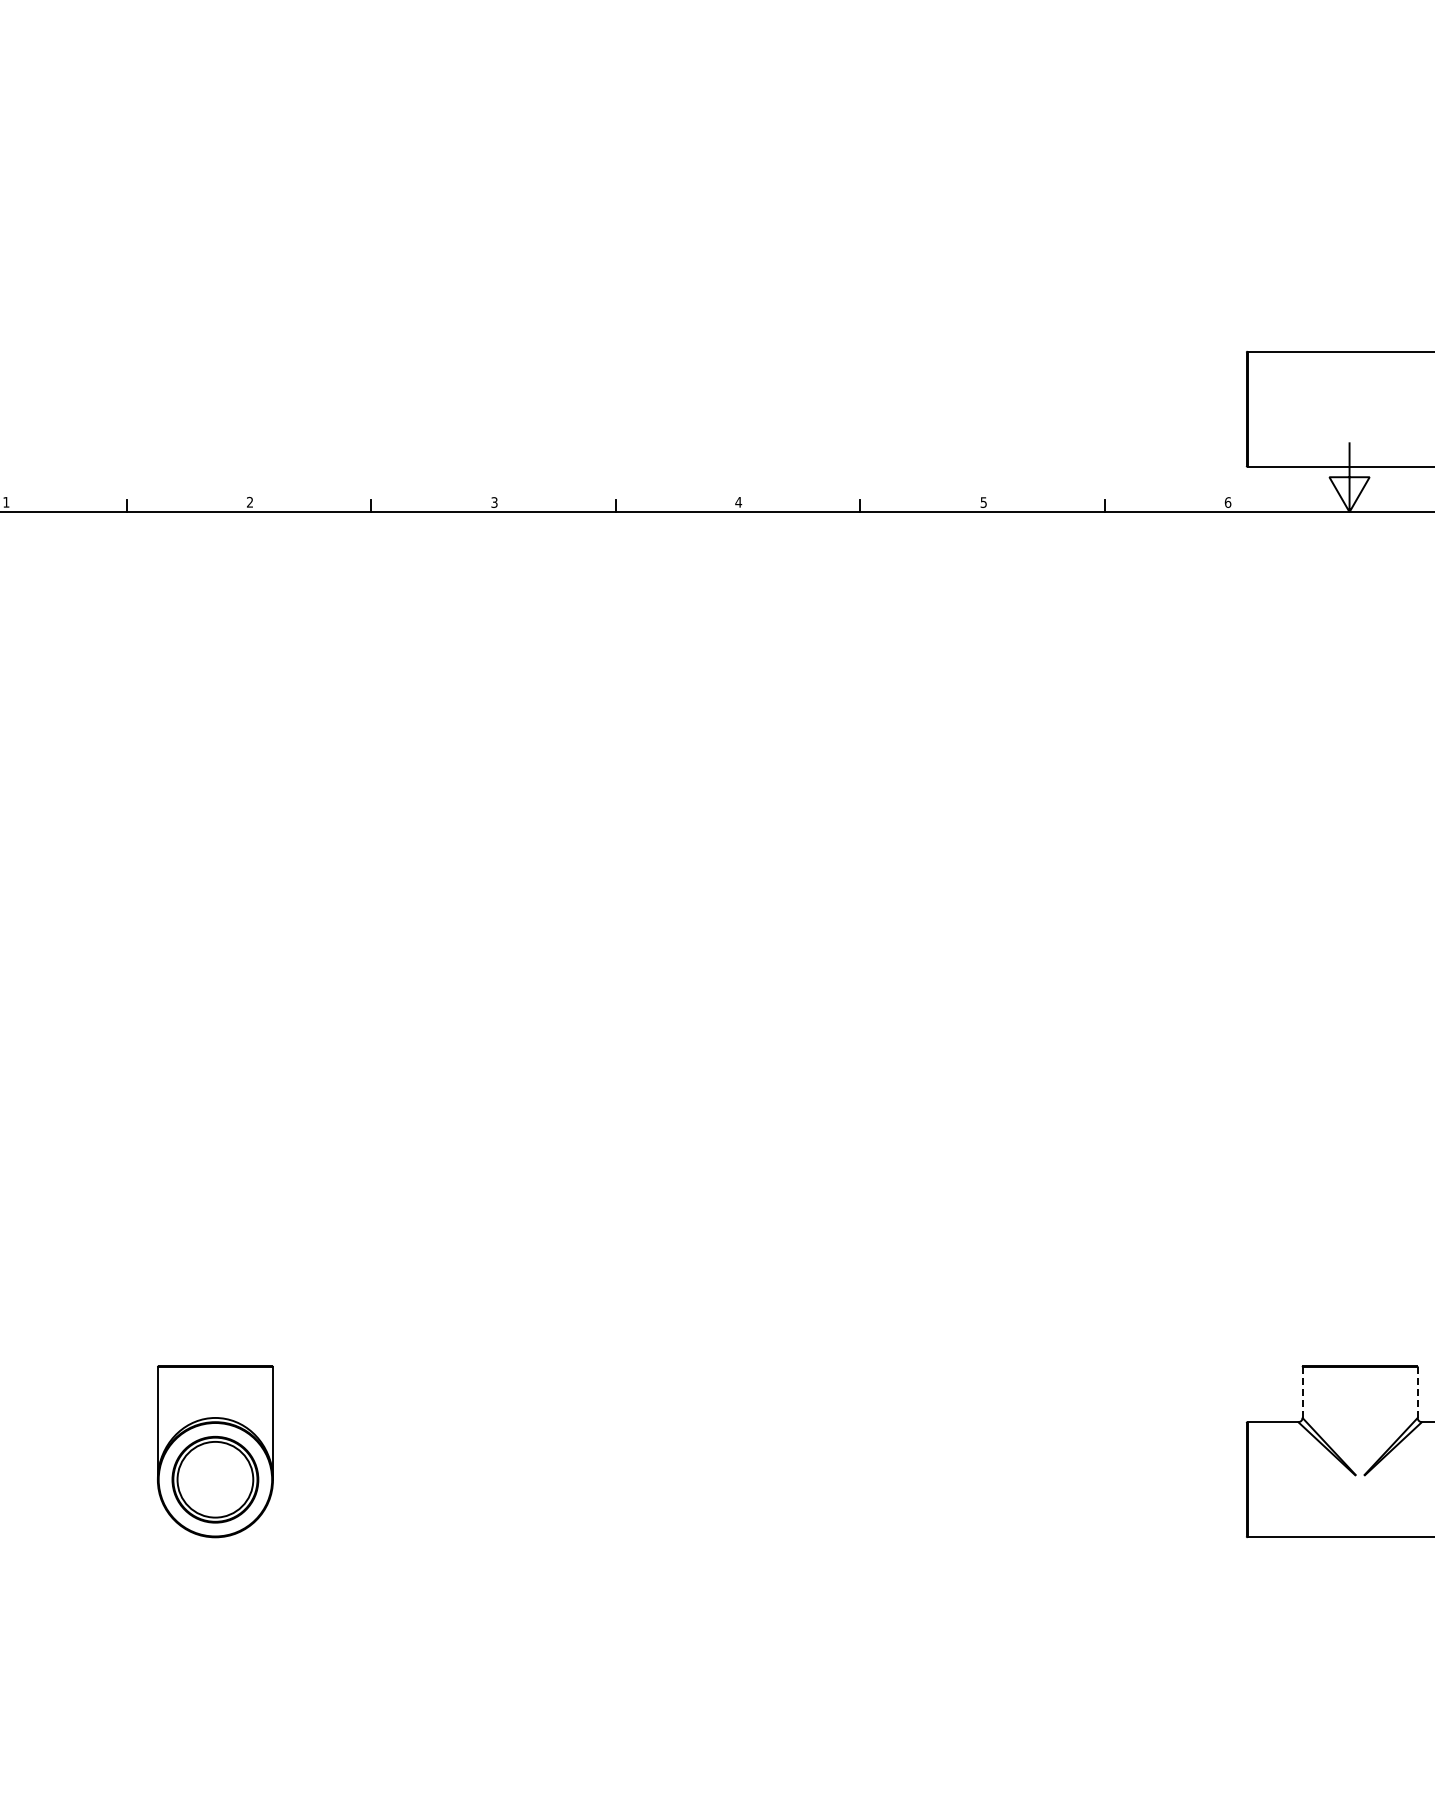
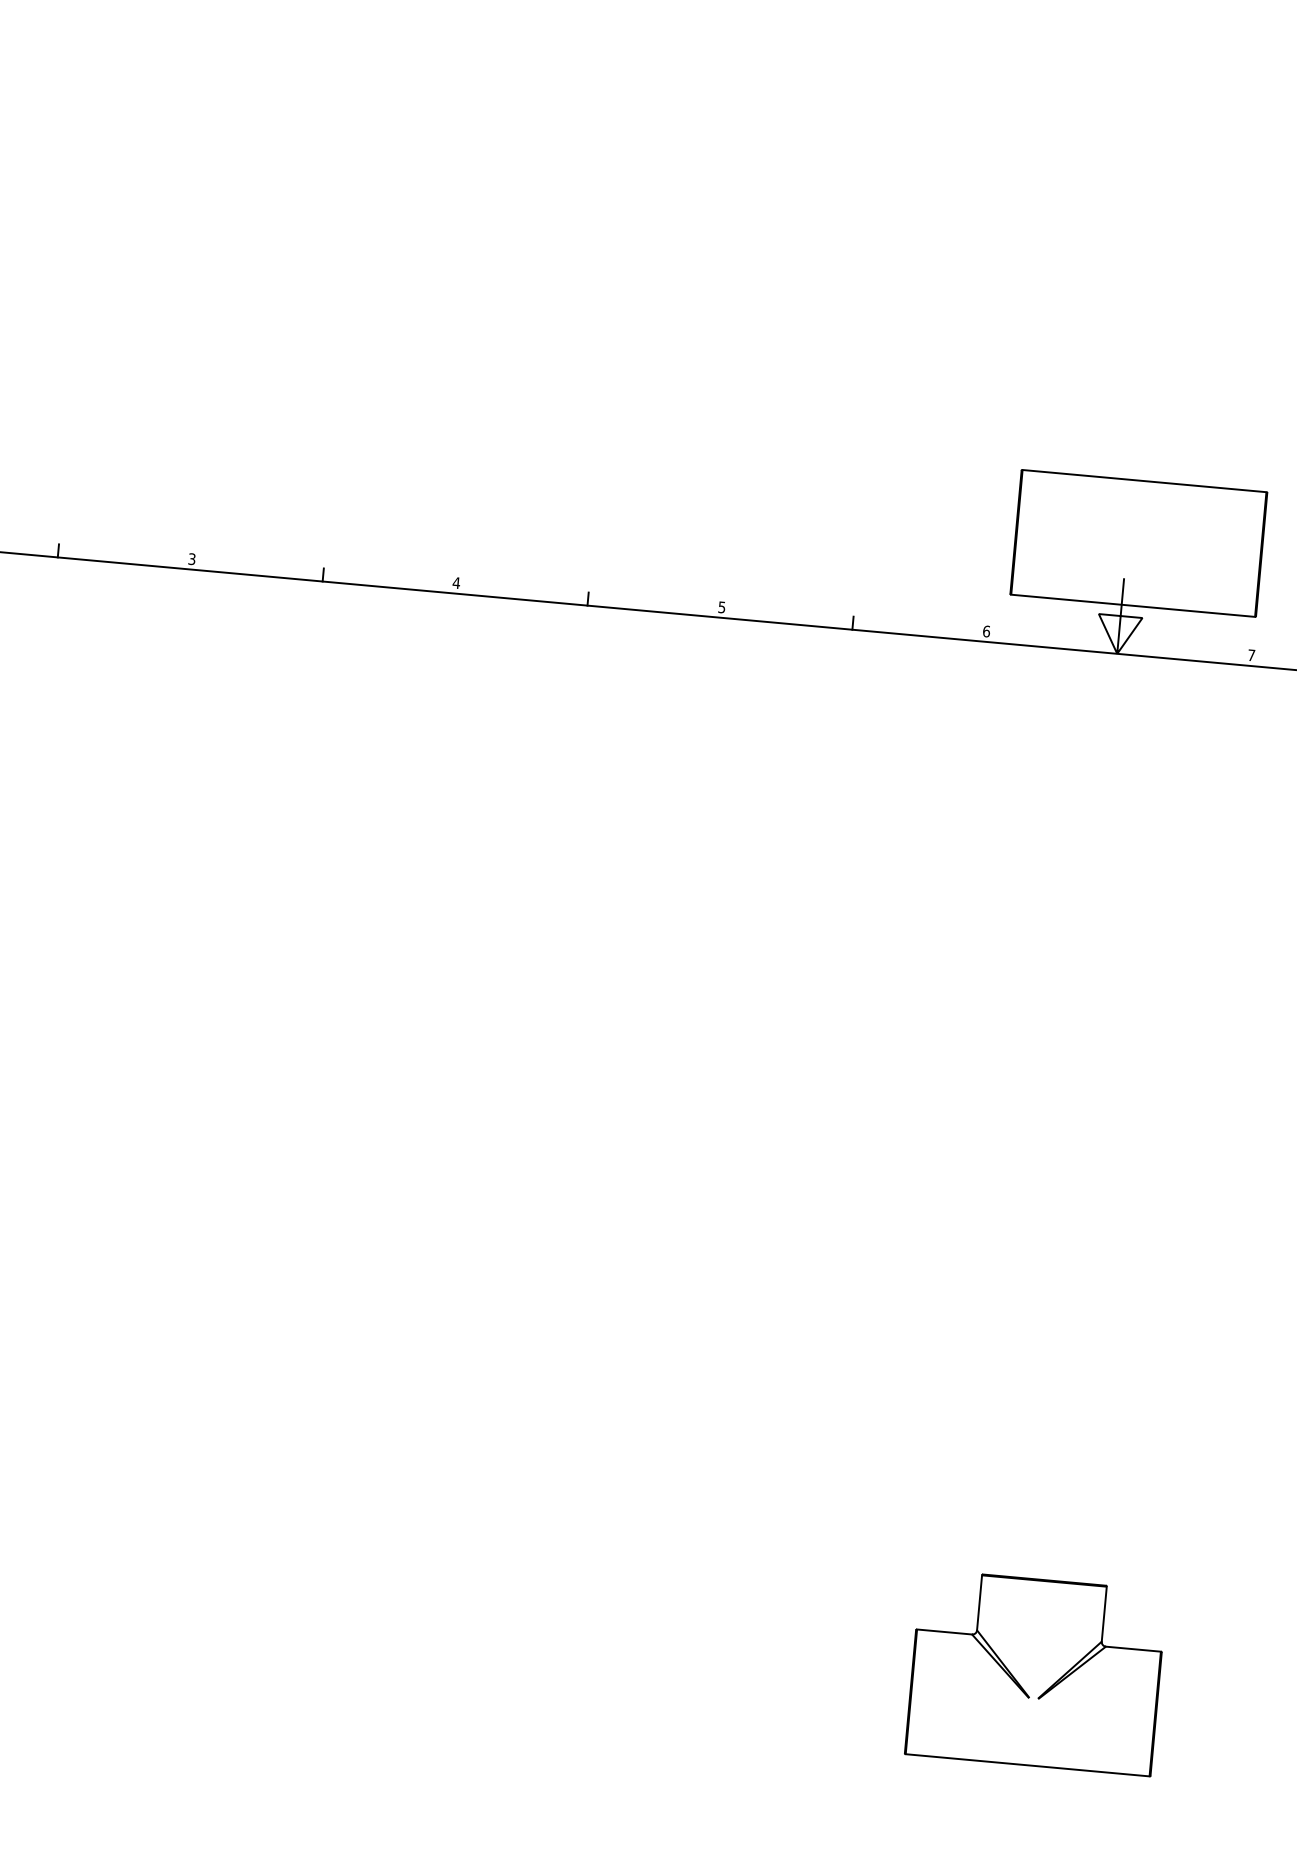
line: (1302, 1392) -> (979, 1602), dashed -> solid
line: (1417, 1392) -> (1104, 1614), dashed -> solid

